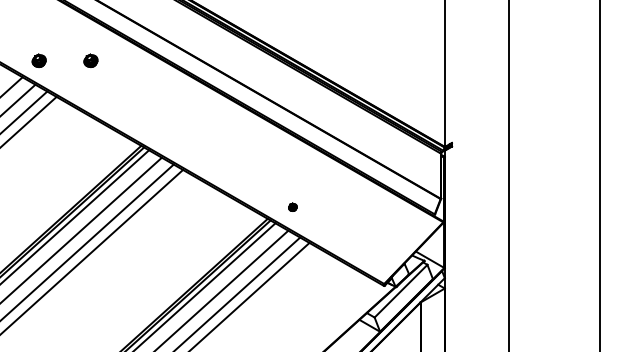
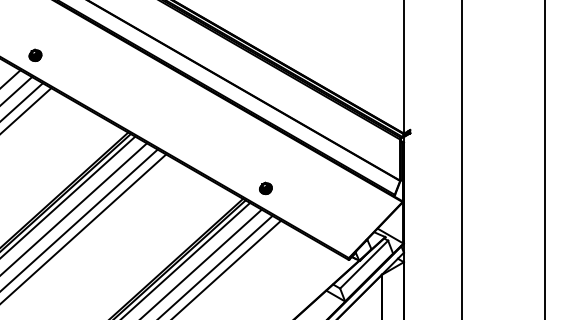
part: (90, 59) -> (82, 54), removed
part: (292, 207) -> (265, 188), size x1.67

